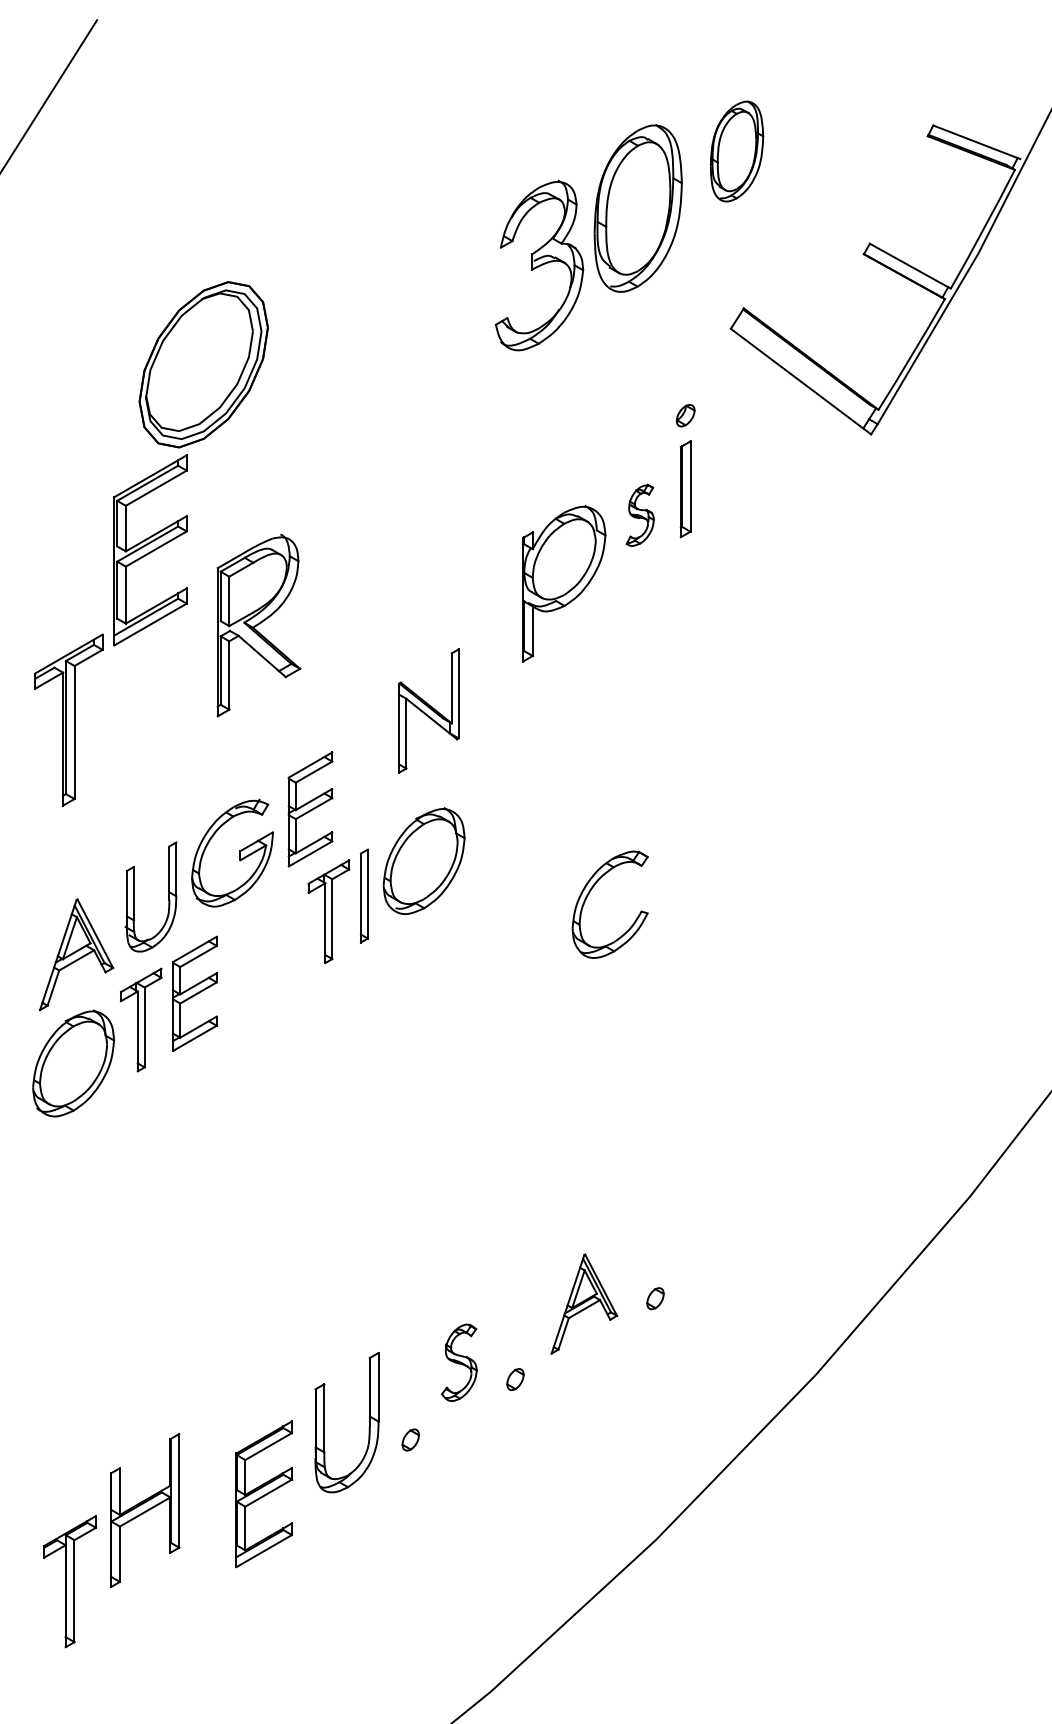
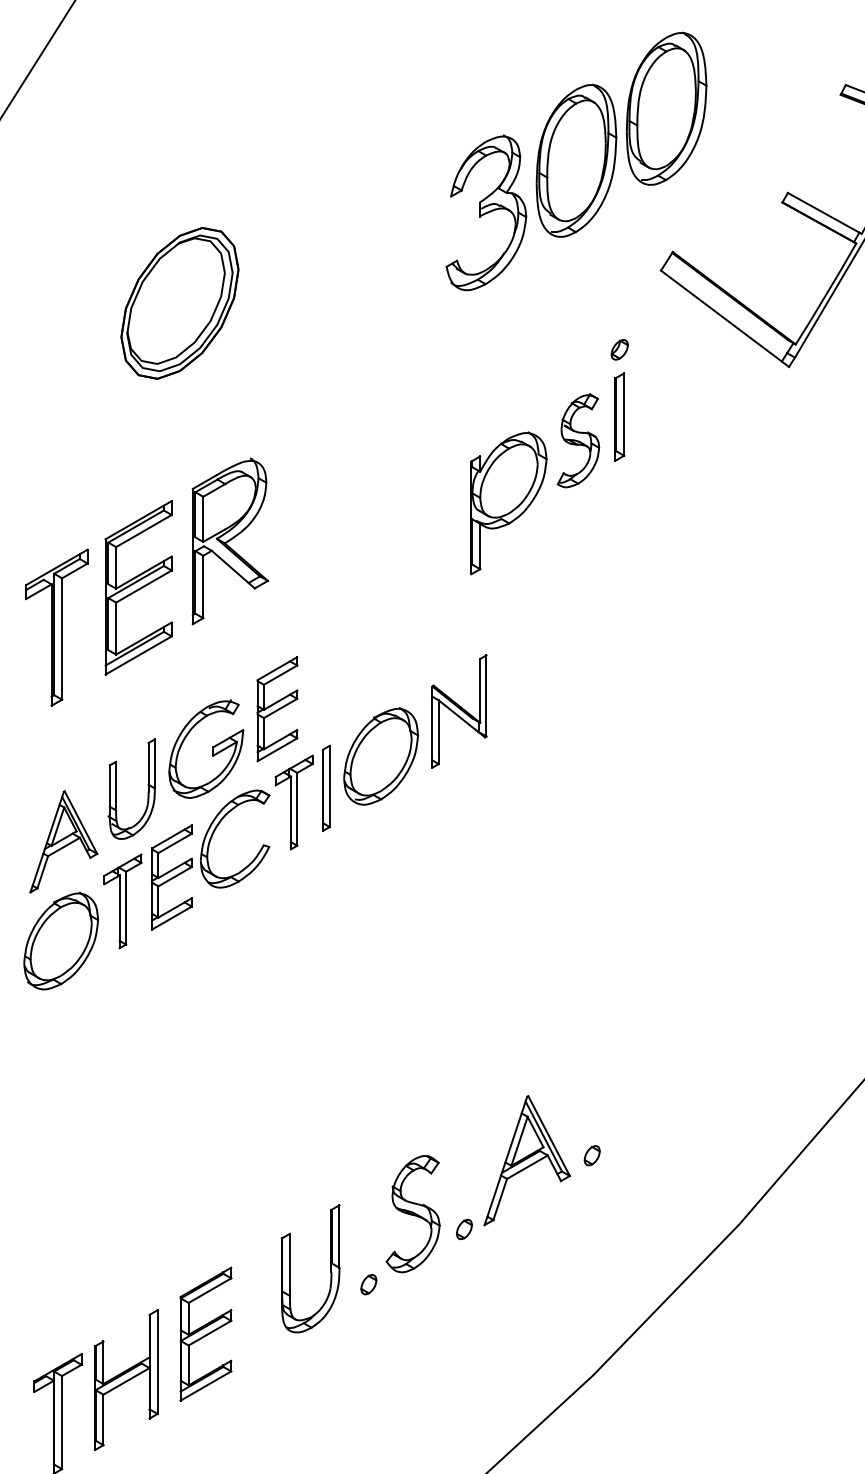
part: (736, 151) -> (666, 108), size x1.67
part: (639, 515) -> (577, 440), size x1.67
part: (150, 550) -> (138, 587), moved
part: (428, 710) -> (458, 711), moved
part: (589, 894) -> (216, 829), moved
part: (584, 1303) -> (527, 1160), size x1.43
part: (459, 1362) -> (413, 1213), size x1.67
part: (264, 1494) -> (206, 1334), moved
part: (145, 1510) -> (126, 1380), moved

